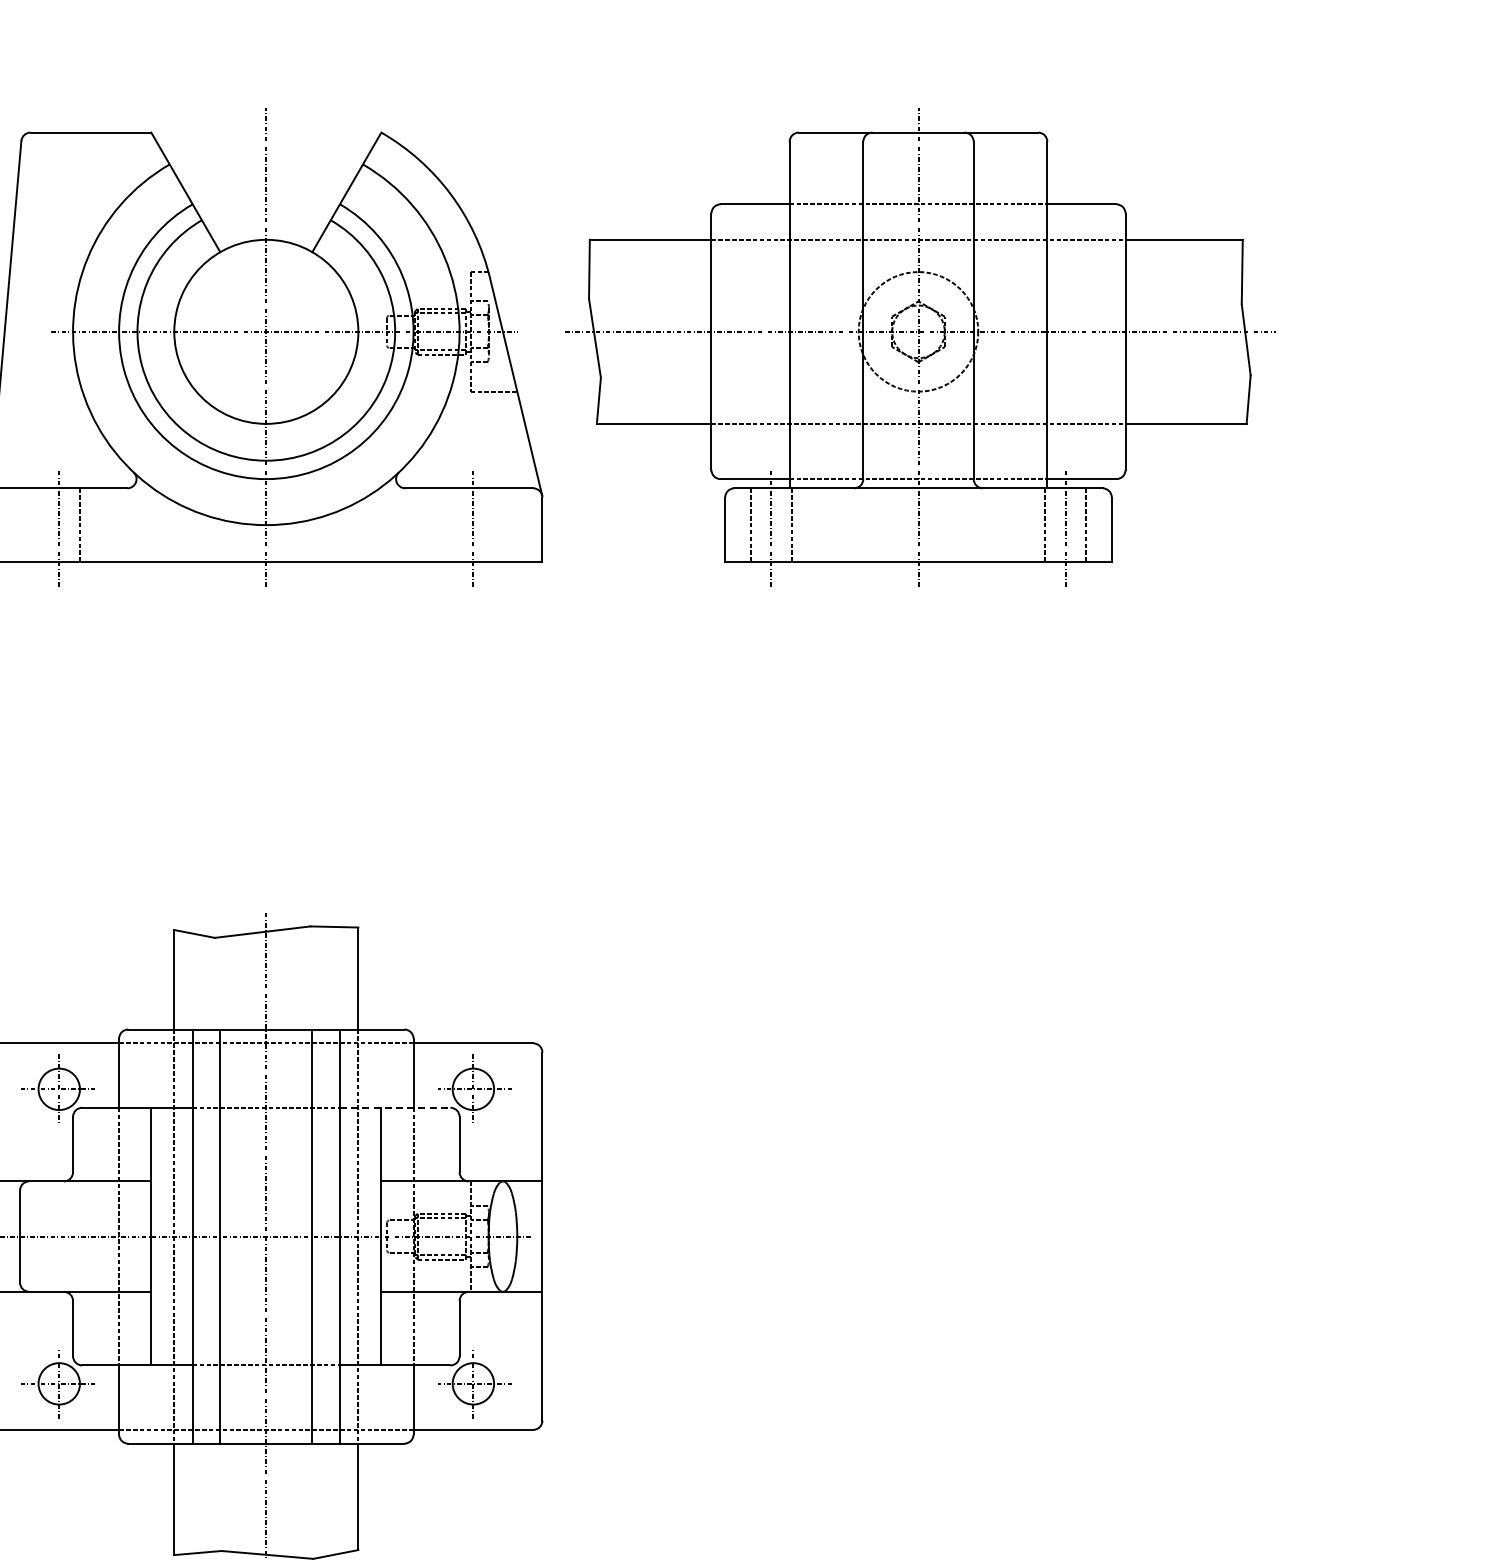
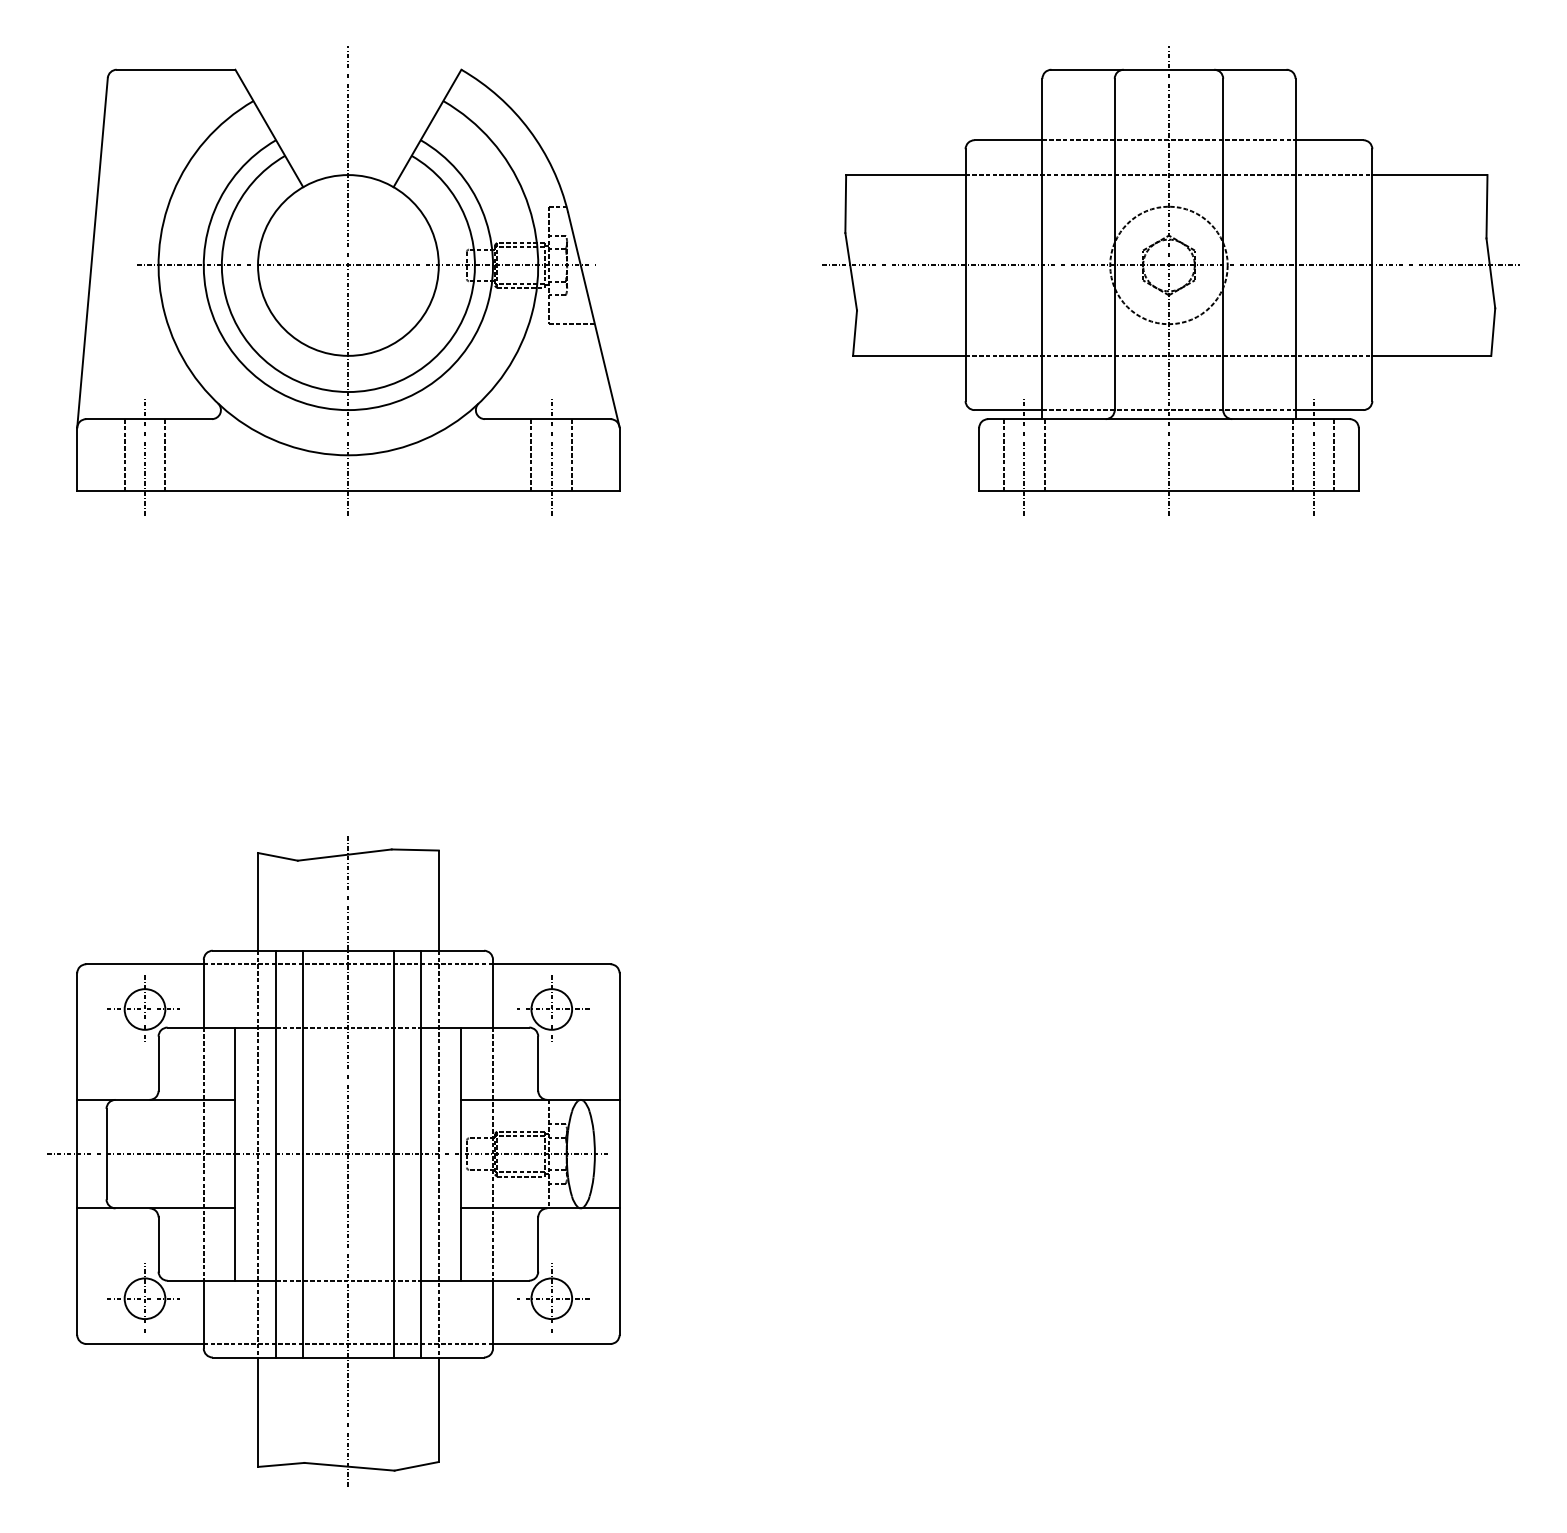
part: (920, 347) -> (1170, 280), moved
line: (38, 525) -> (124, 455), added
line: (452, 525) -> (531, 455), added
line: (494, 525) -> (572, 455), added
line: (395, 1107) -> (475, 1027), dashed -> solid

